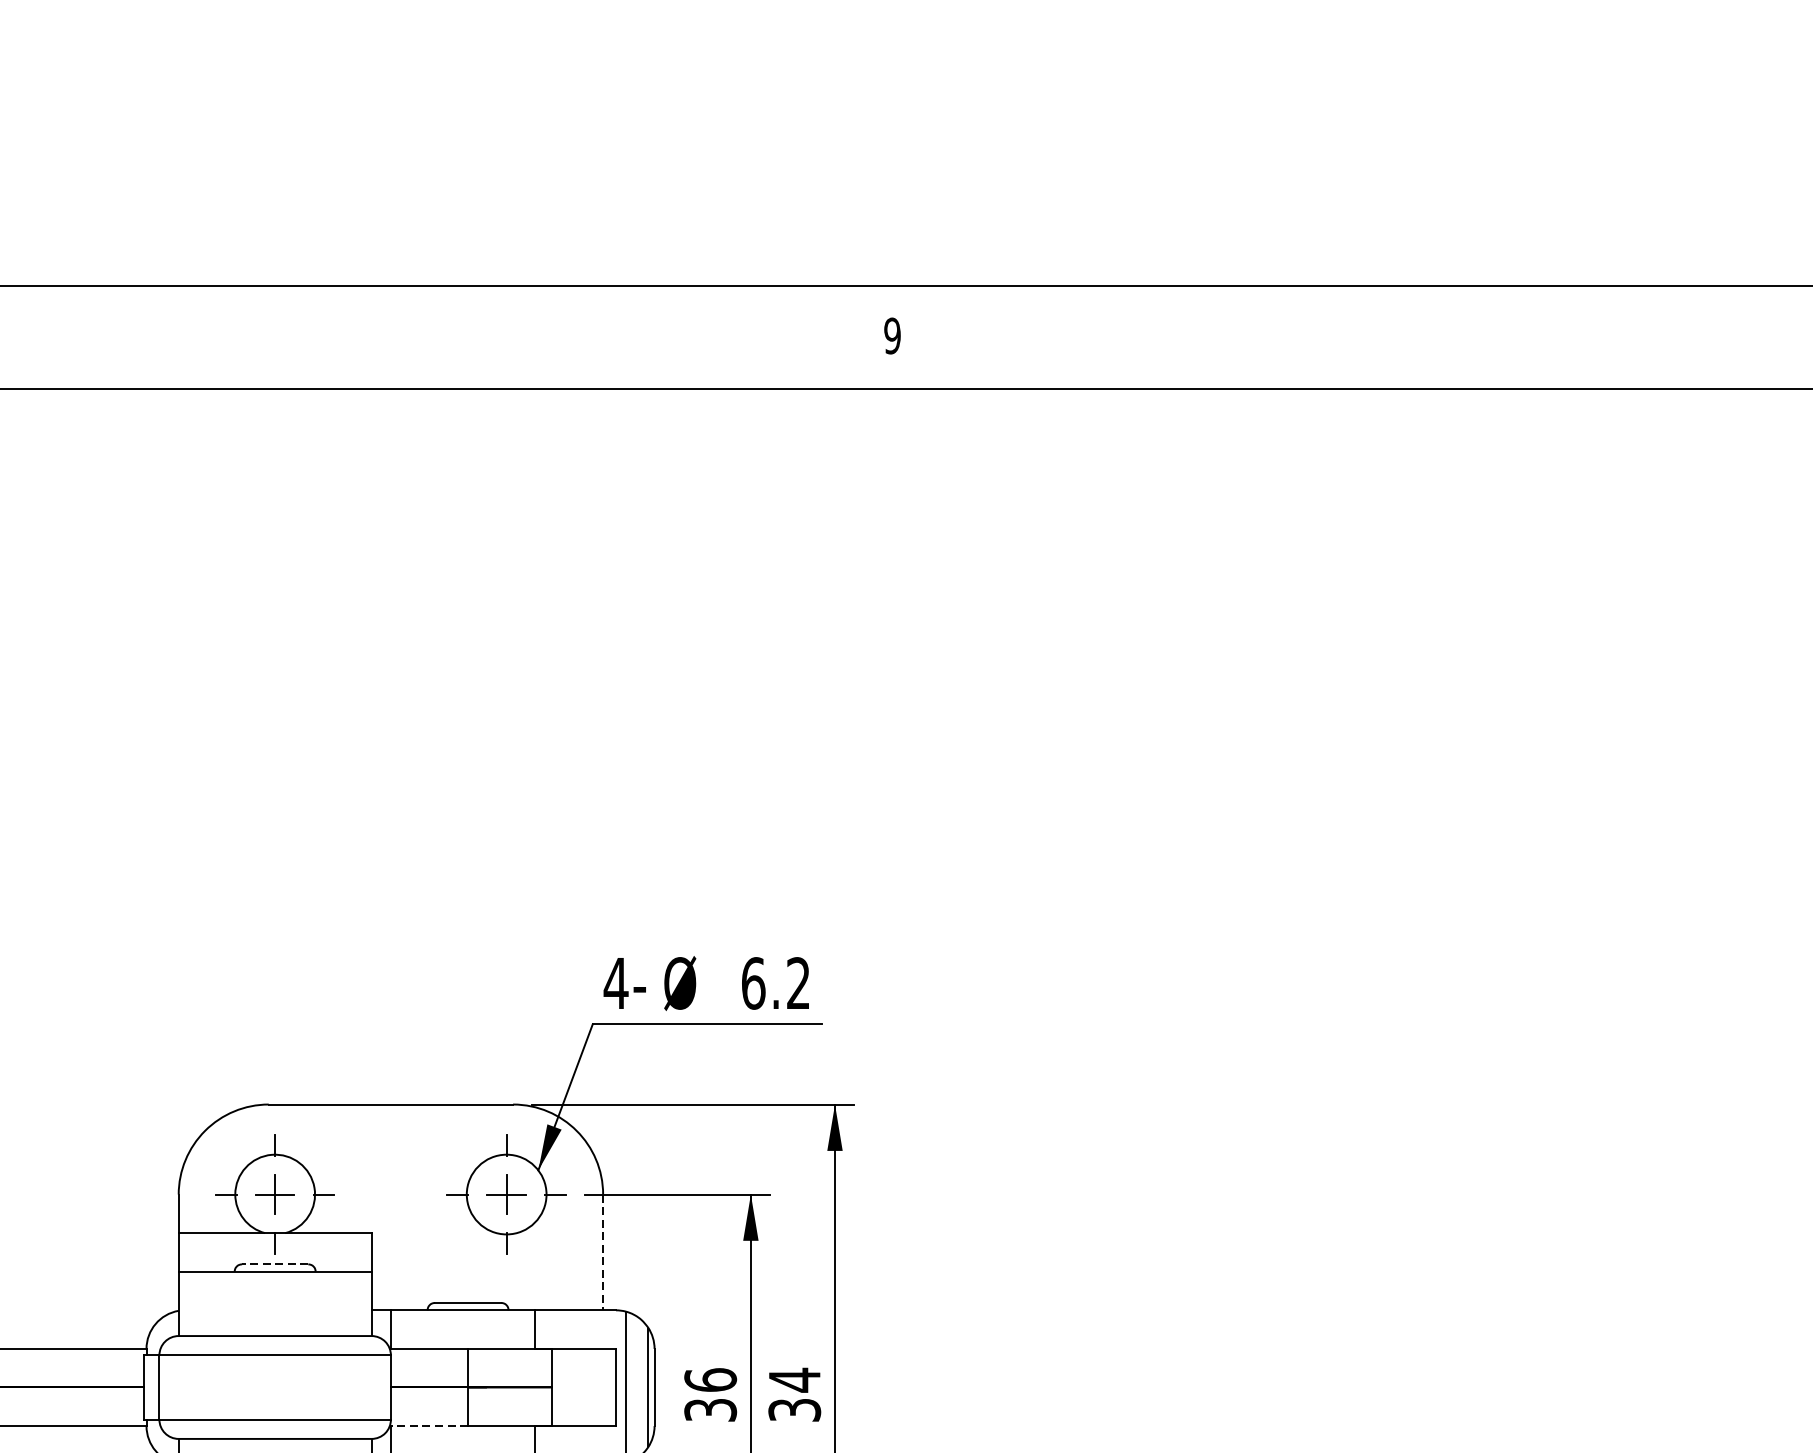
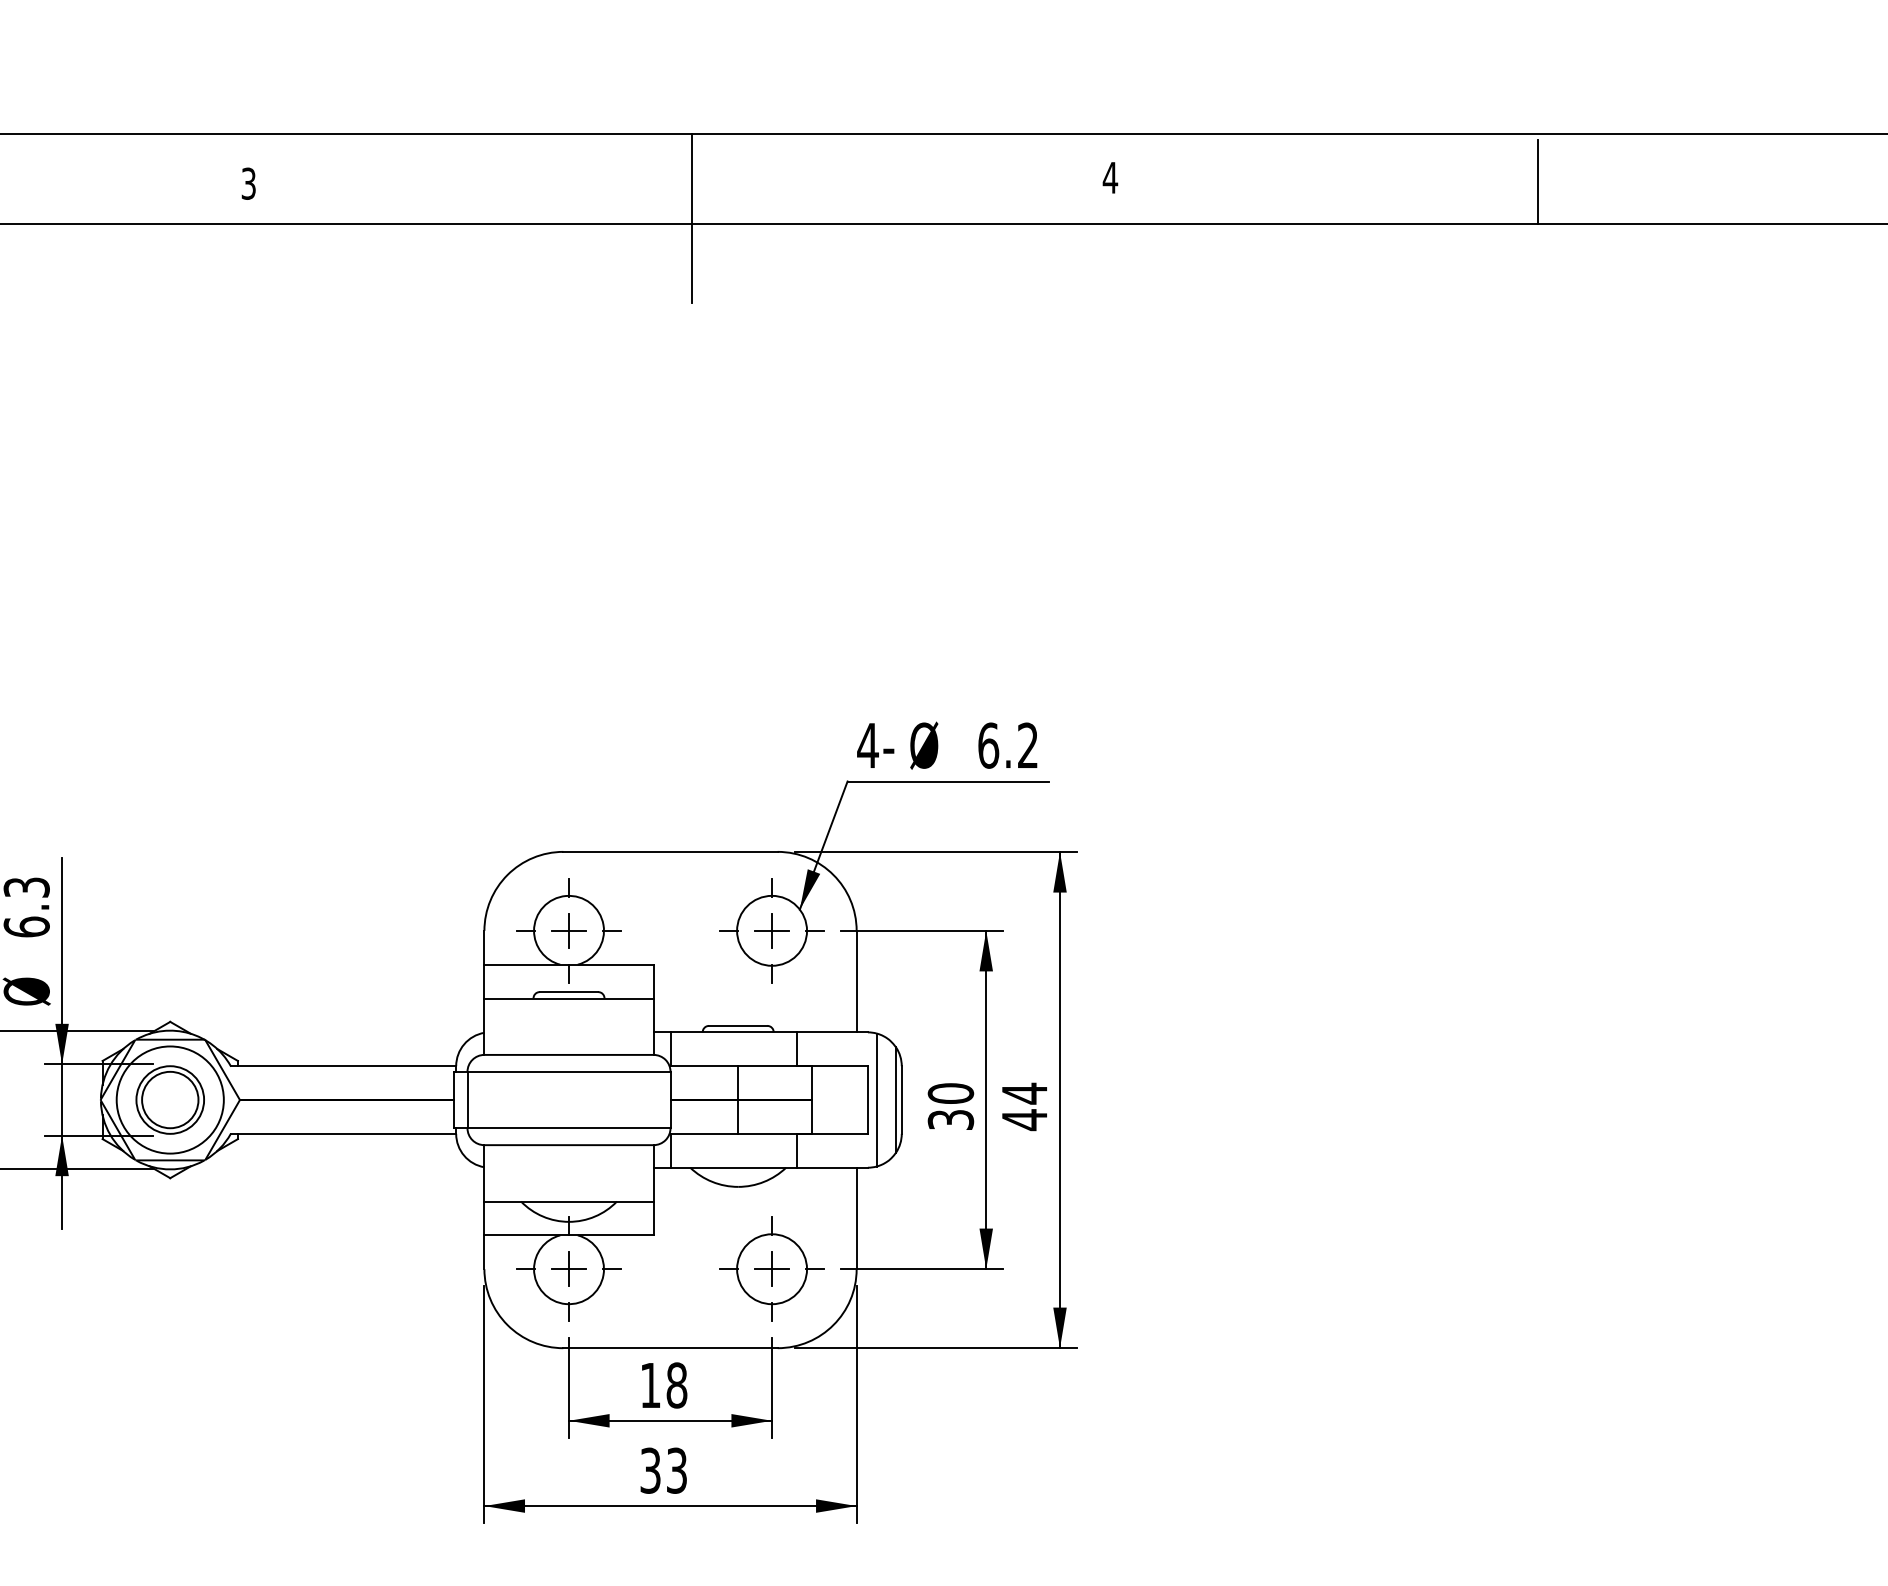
text: (892, 335) -> (1110, 177), 9 -> 4
line: (1379, 340) -> (1537, 181), added
line: (414, 382) -> (691, 218), added
line: (602, 1252) -> (856, 981), dashed -> solid
line: (274, 1264) -> (568, 992), dashed -> solid
text: (710, 1380) -> (950, 1093), 36 -> 30
text: (794, 1410) -> (1024, 1120), 34 -> 44
line: (428, 1425) -> (703, 1133), dashed -> solid

